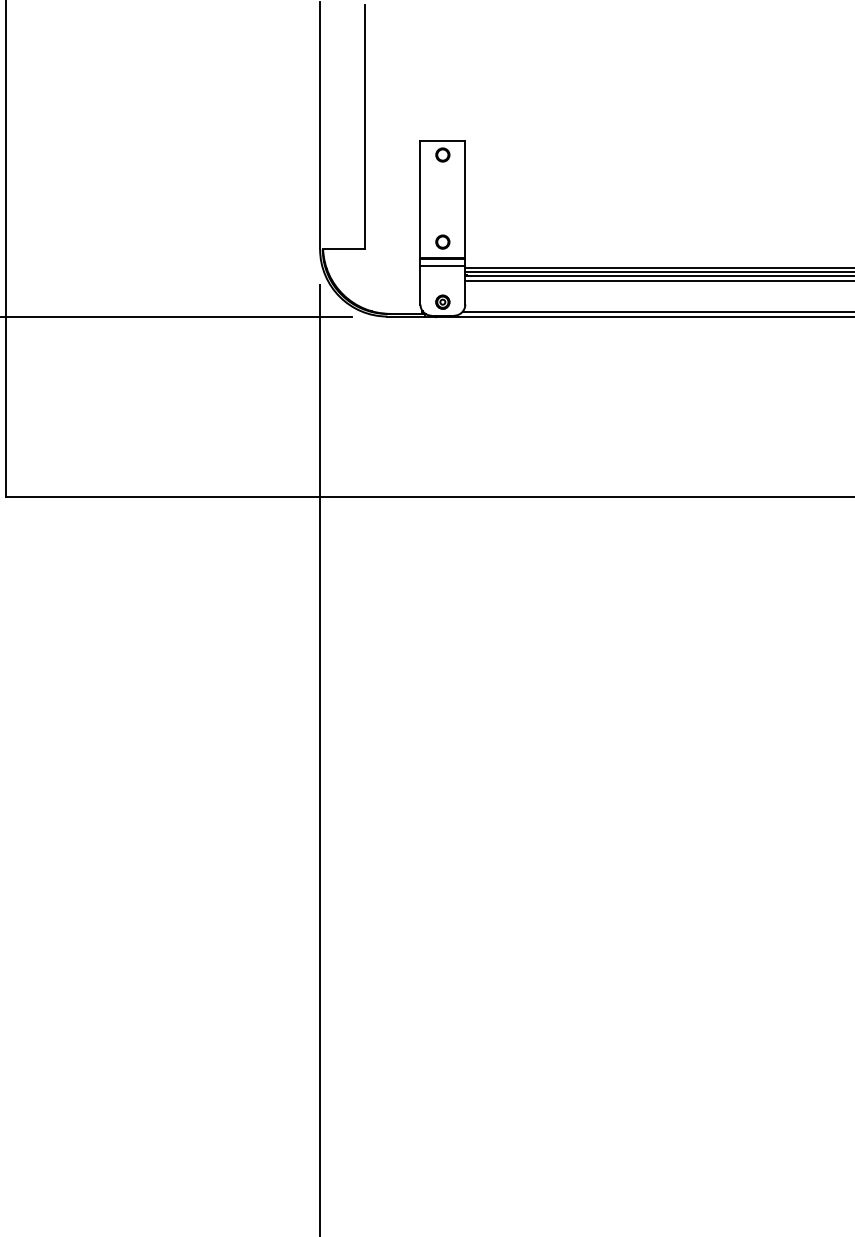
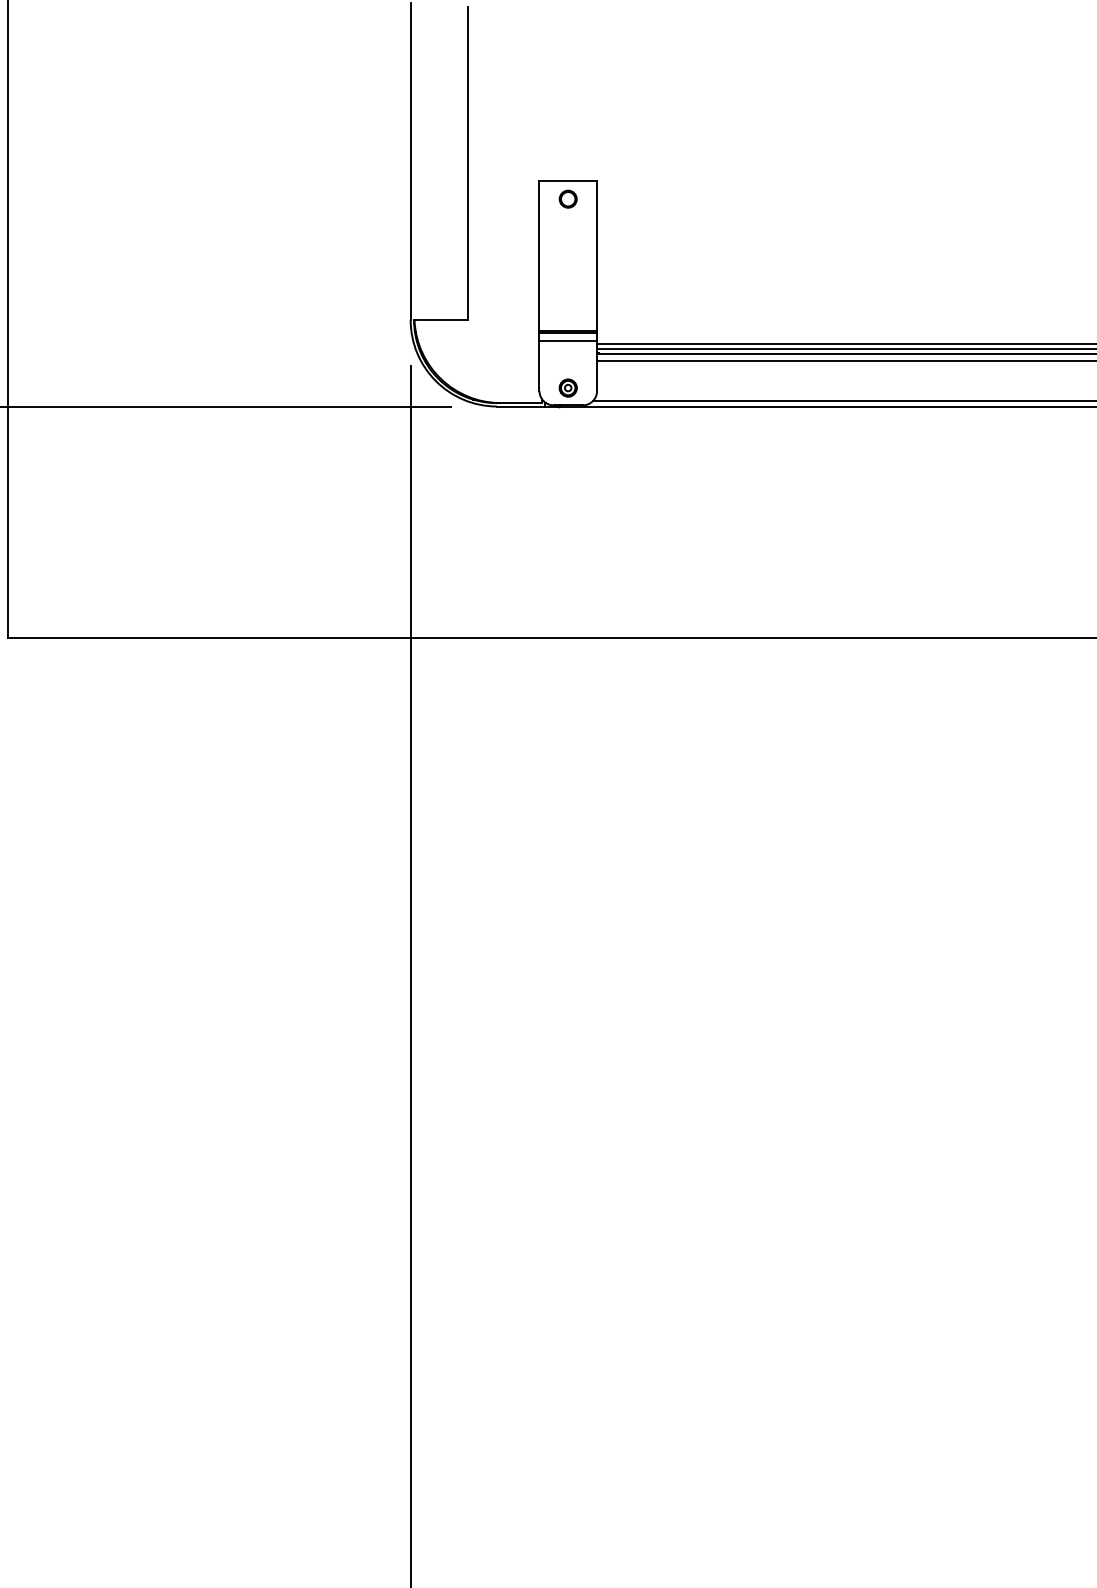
circle: (442, 241) -> (567, 310), removed

